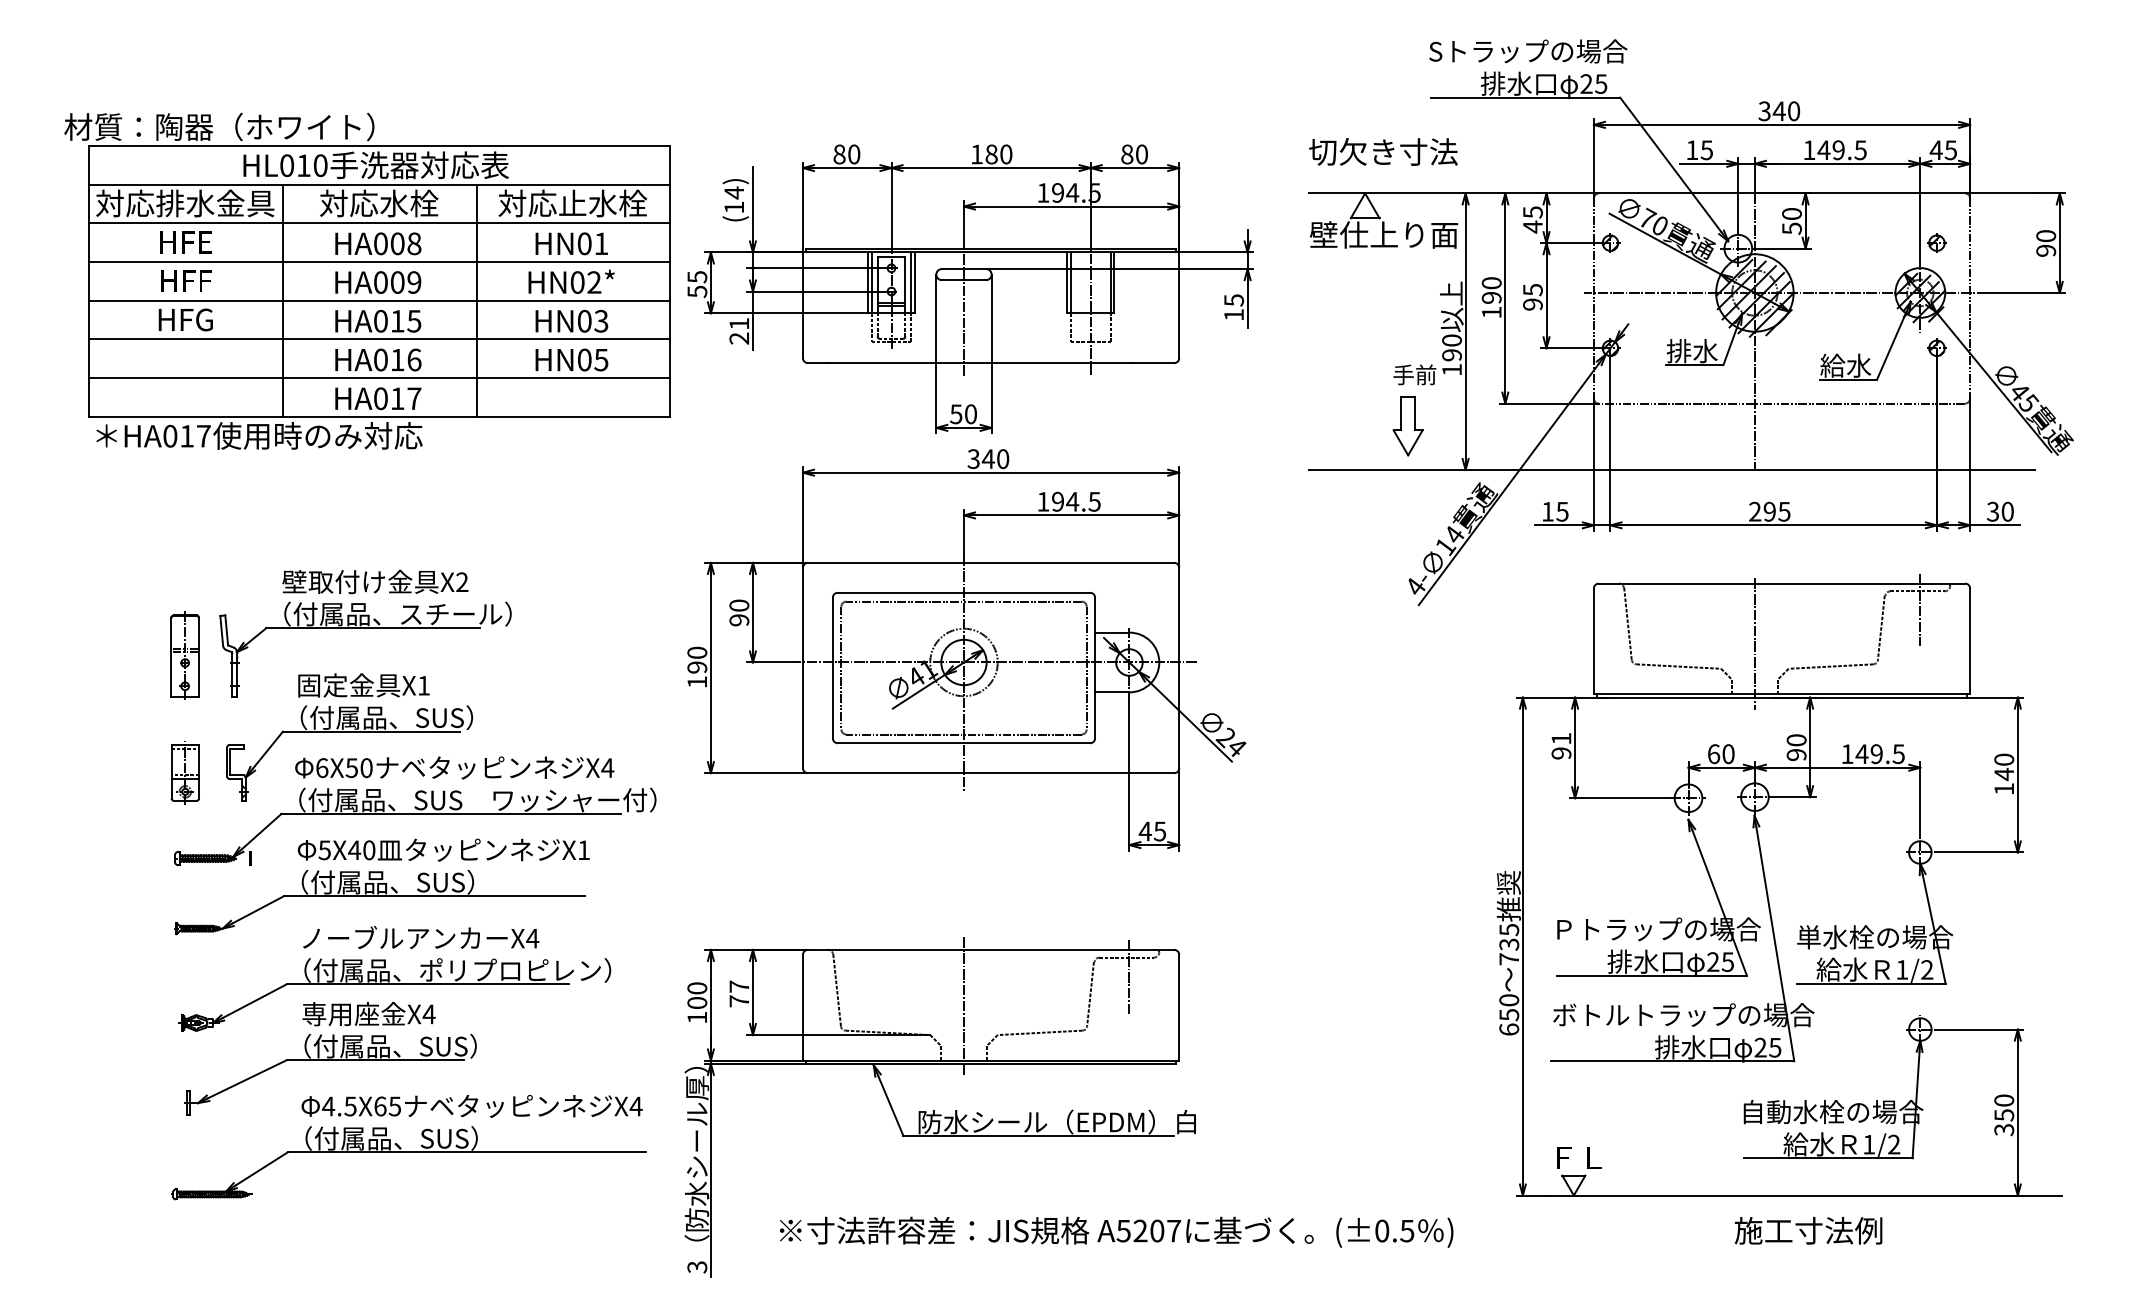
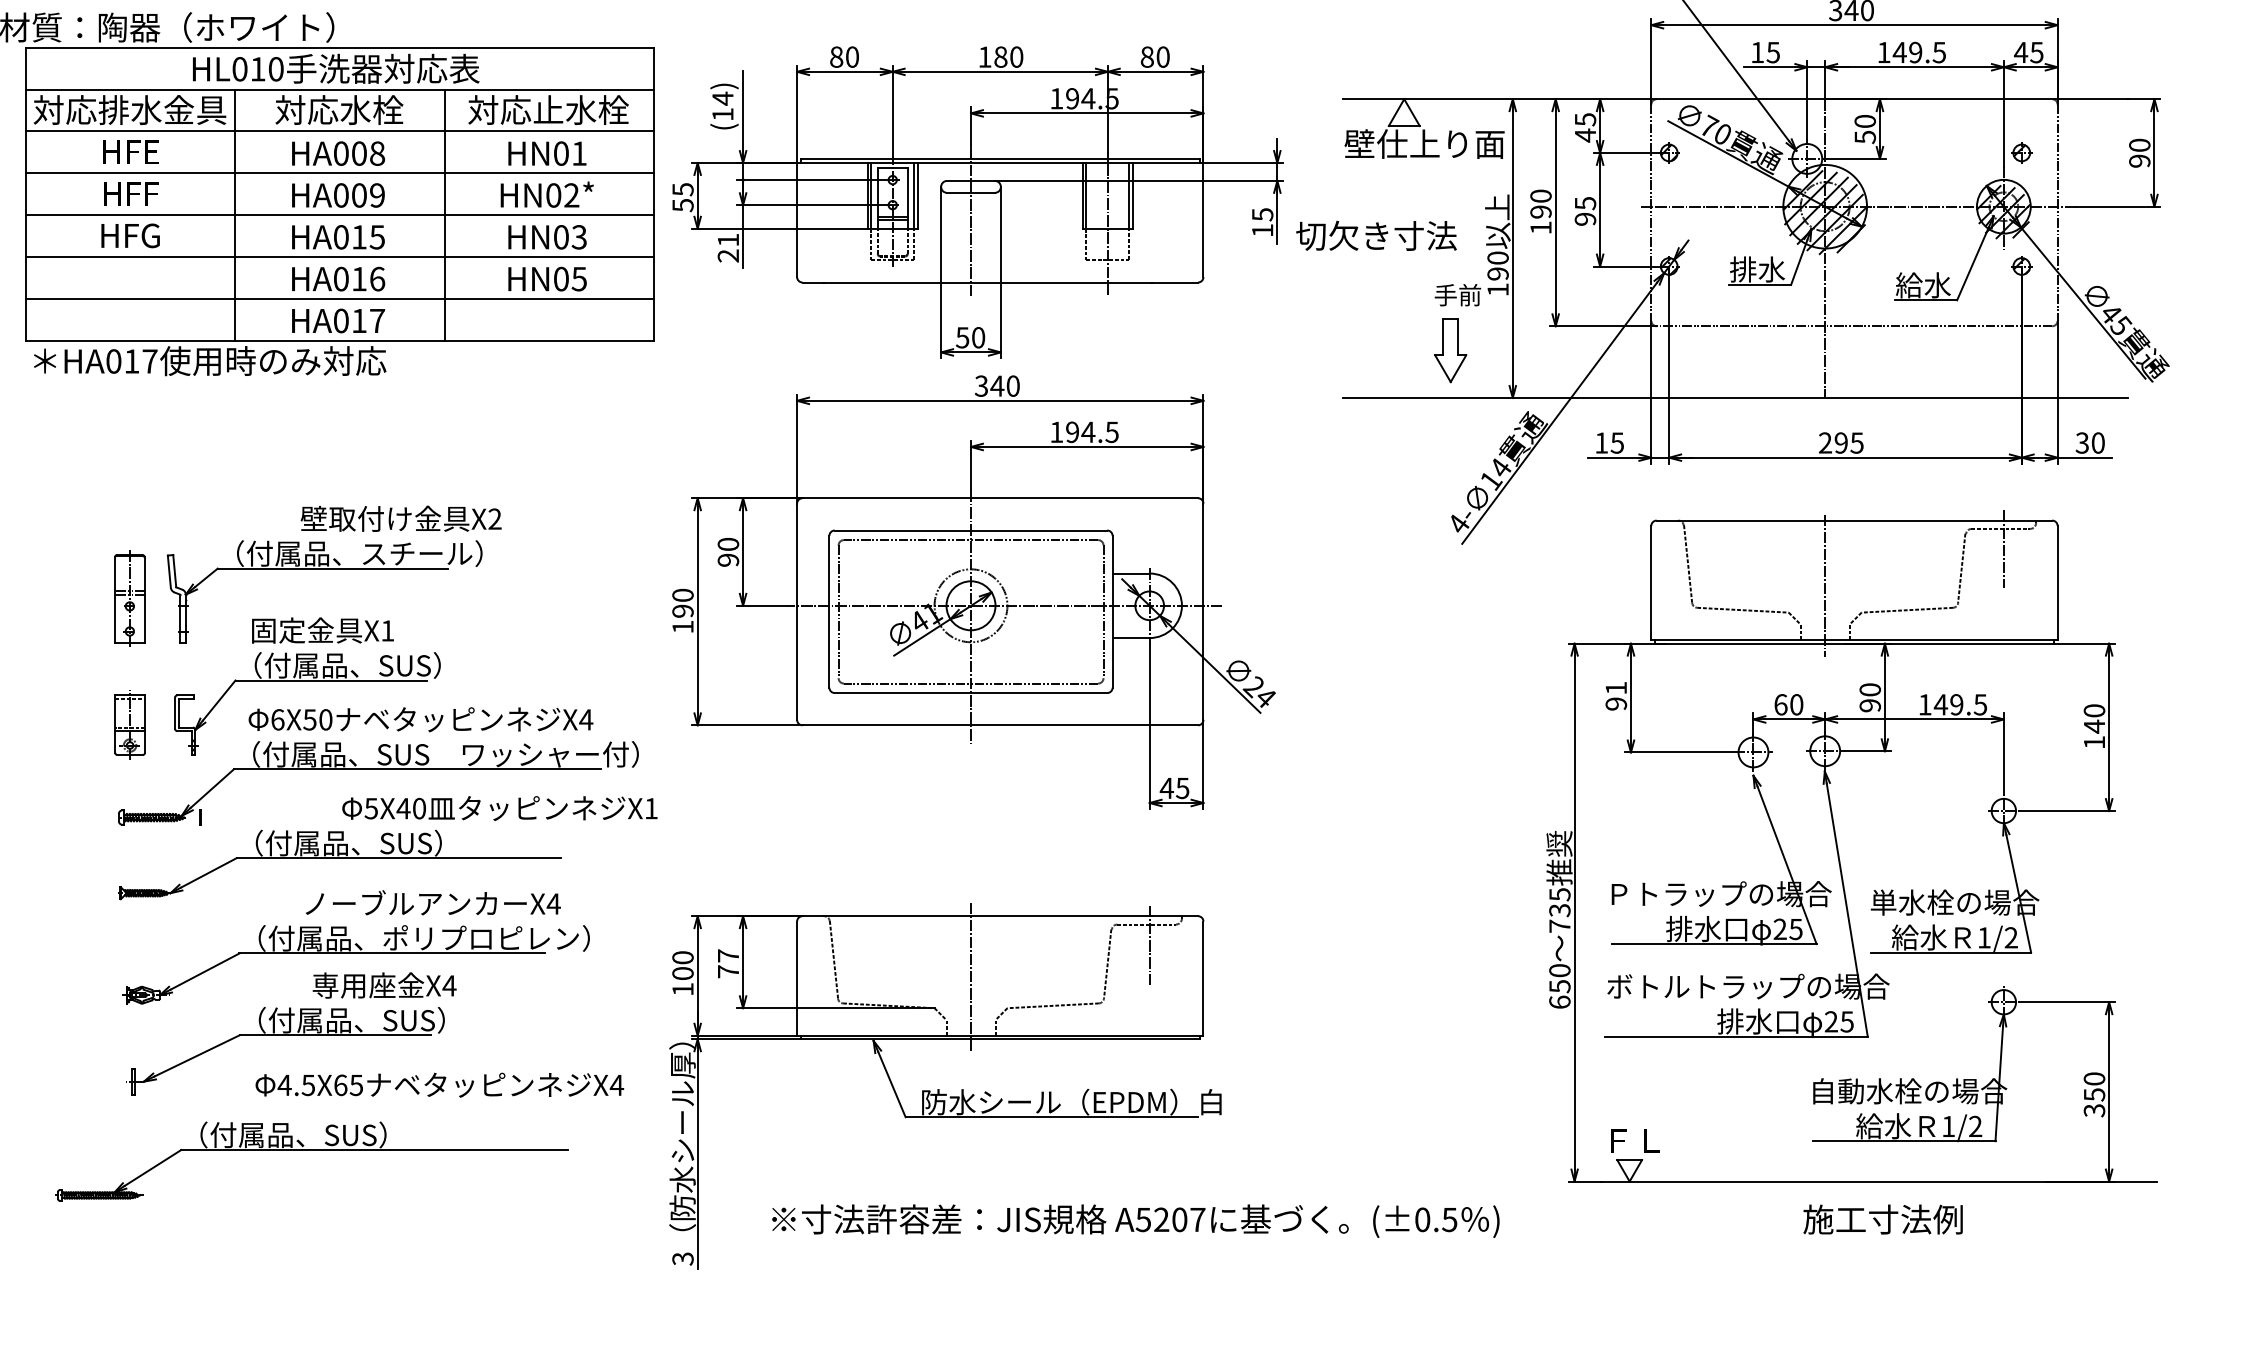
text: (1383, 151) -> (1376, 235), moved
text: (375, 581) -> (401, 518), moved
text: (443, 849) -> (499, 807), moved
text: (421, 937) -> (433, 902), moved
text: (368, 1014) -> (384, 985), moved
part: (408, 1152) -> (311, 1150), moved

